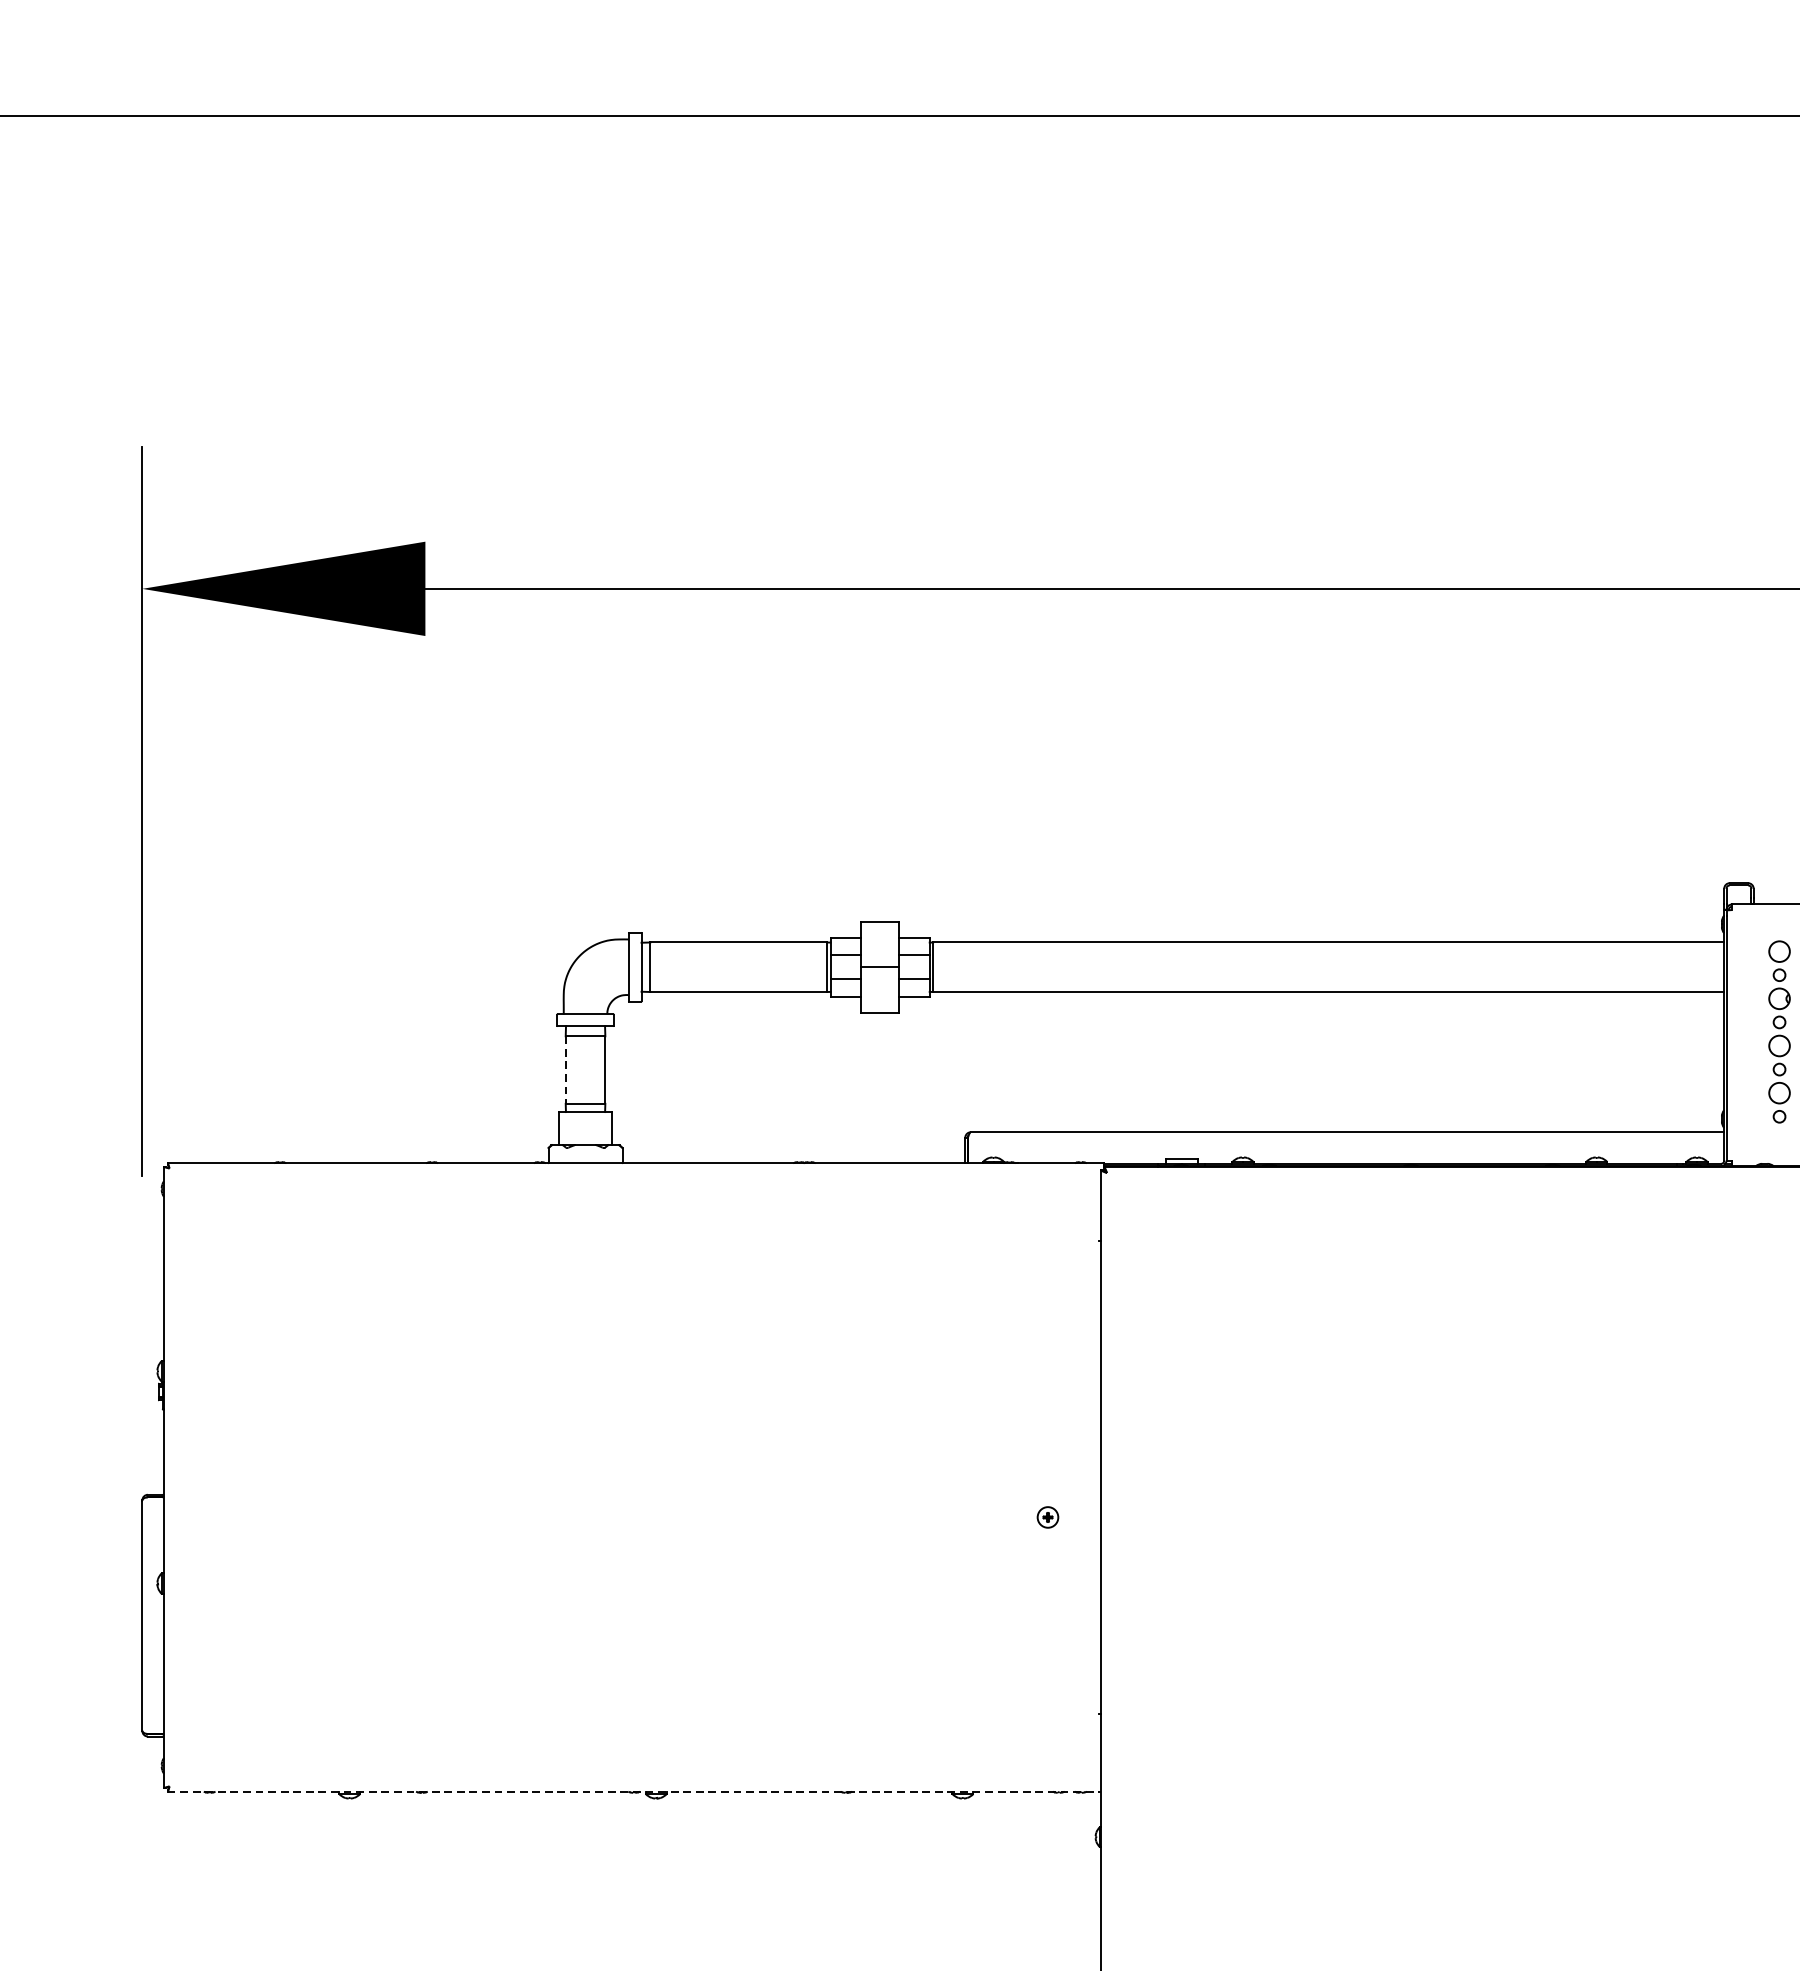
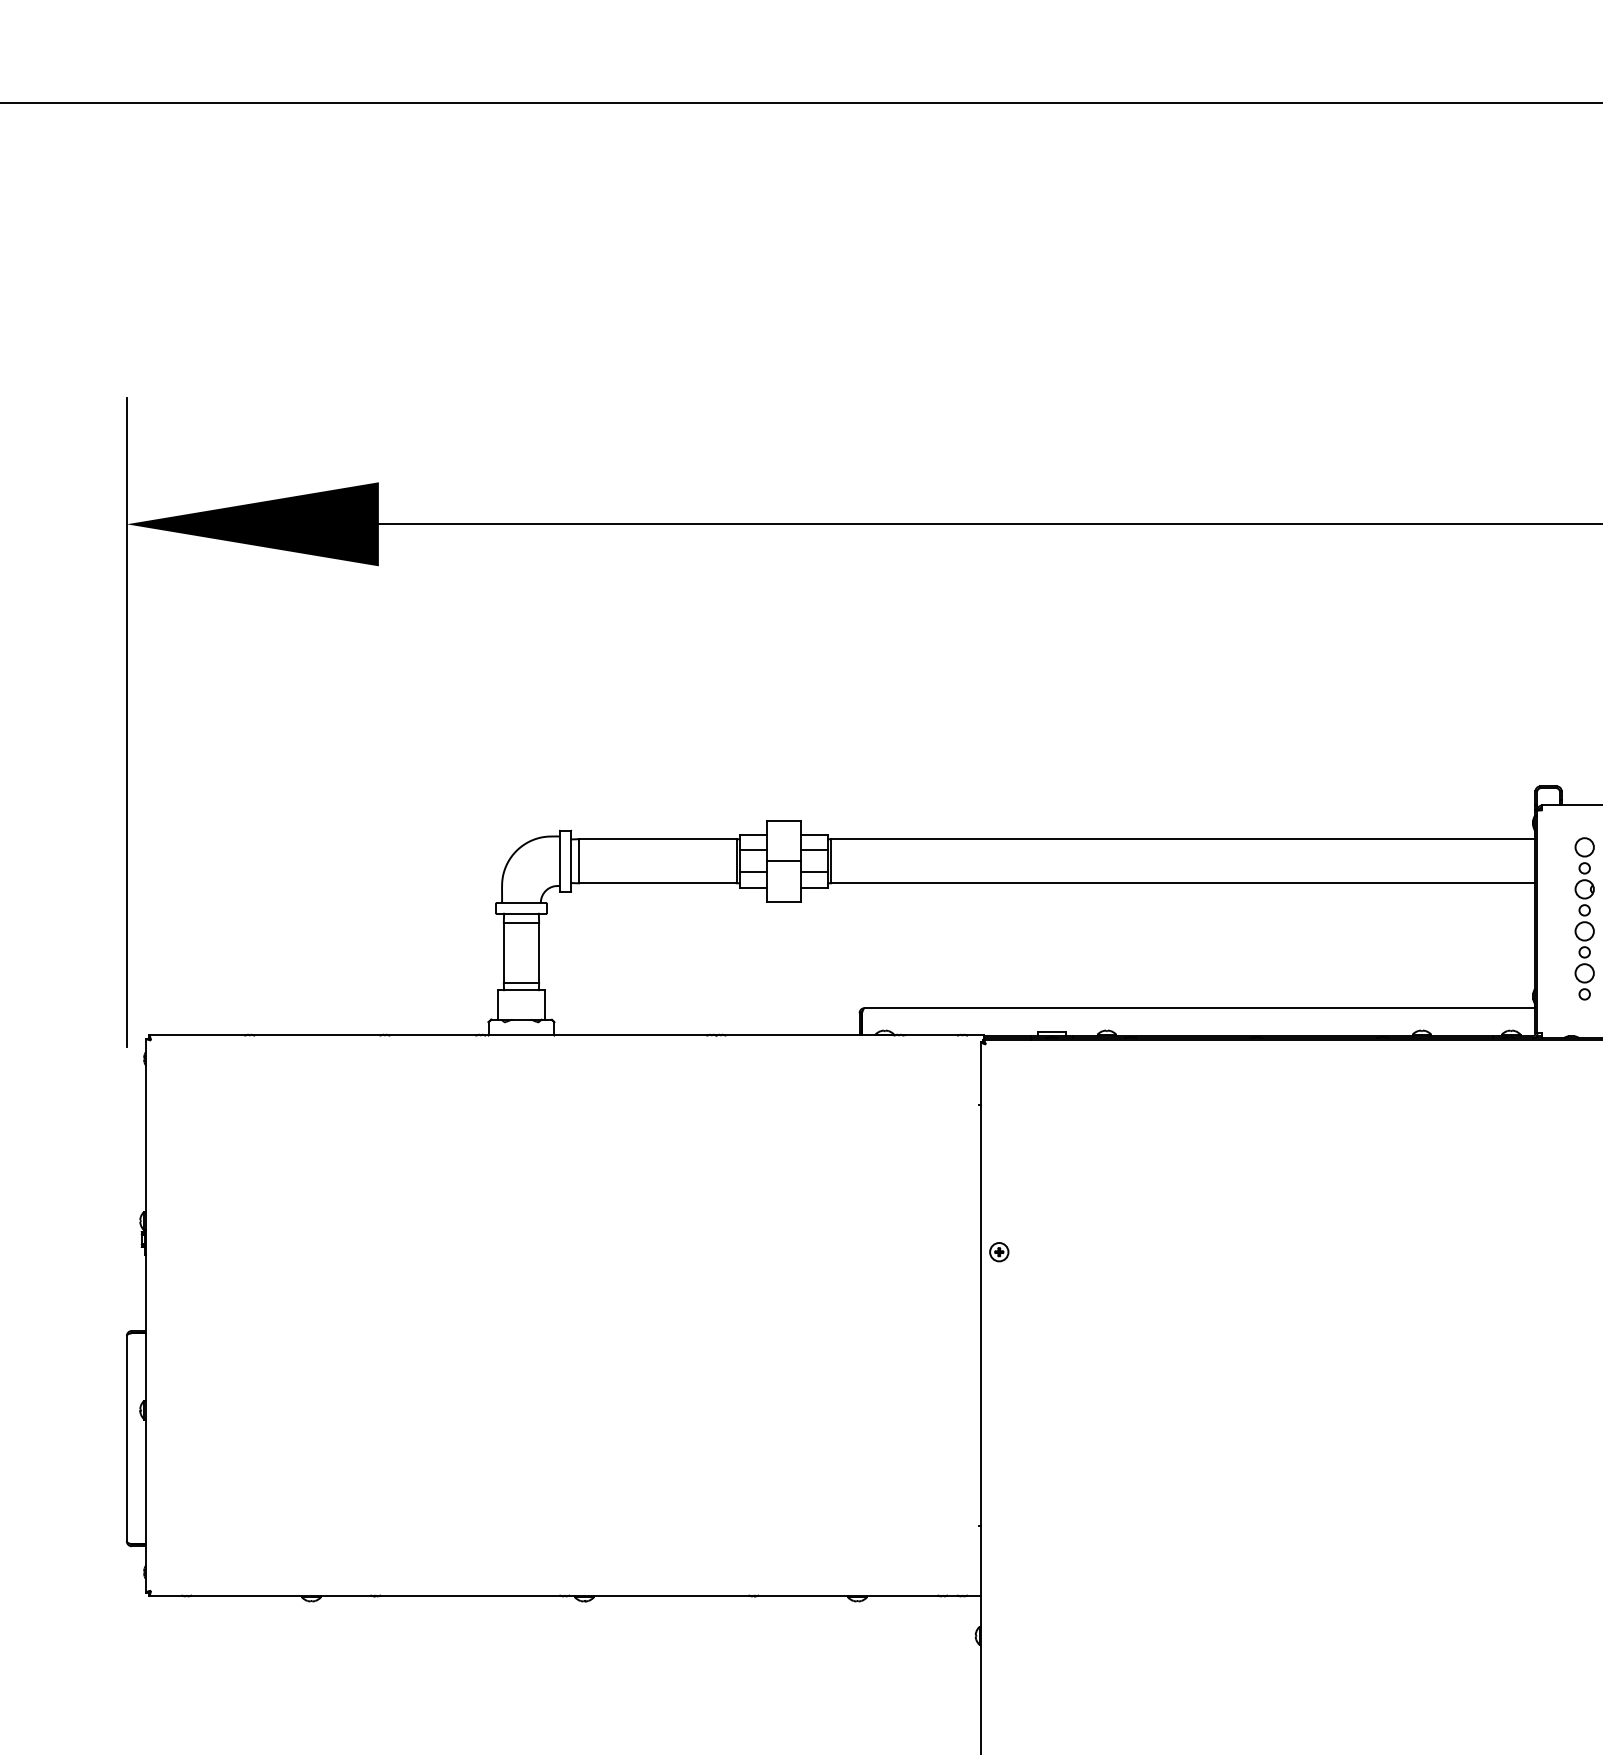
line: (565, 1070) -> (503, 953), dashed -> solid
part: (1048, 1517) -> (999, 1252), moved
line: (634, 1791) -> (565, 1595), dashed -> solid

